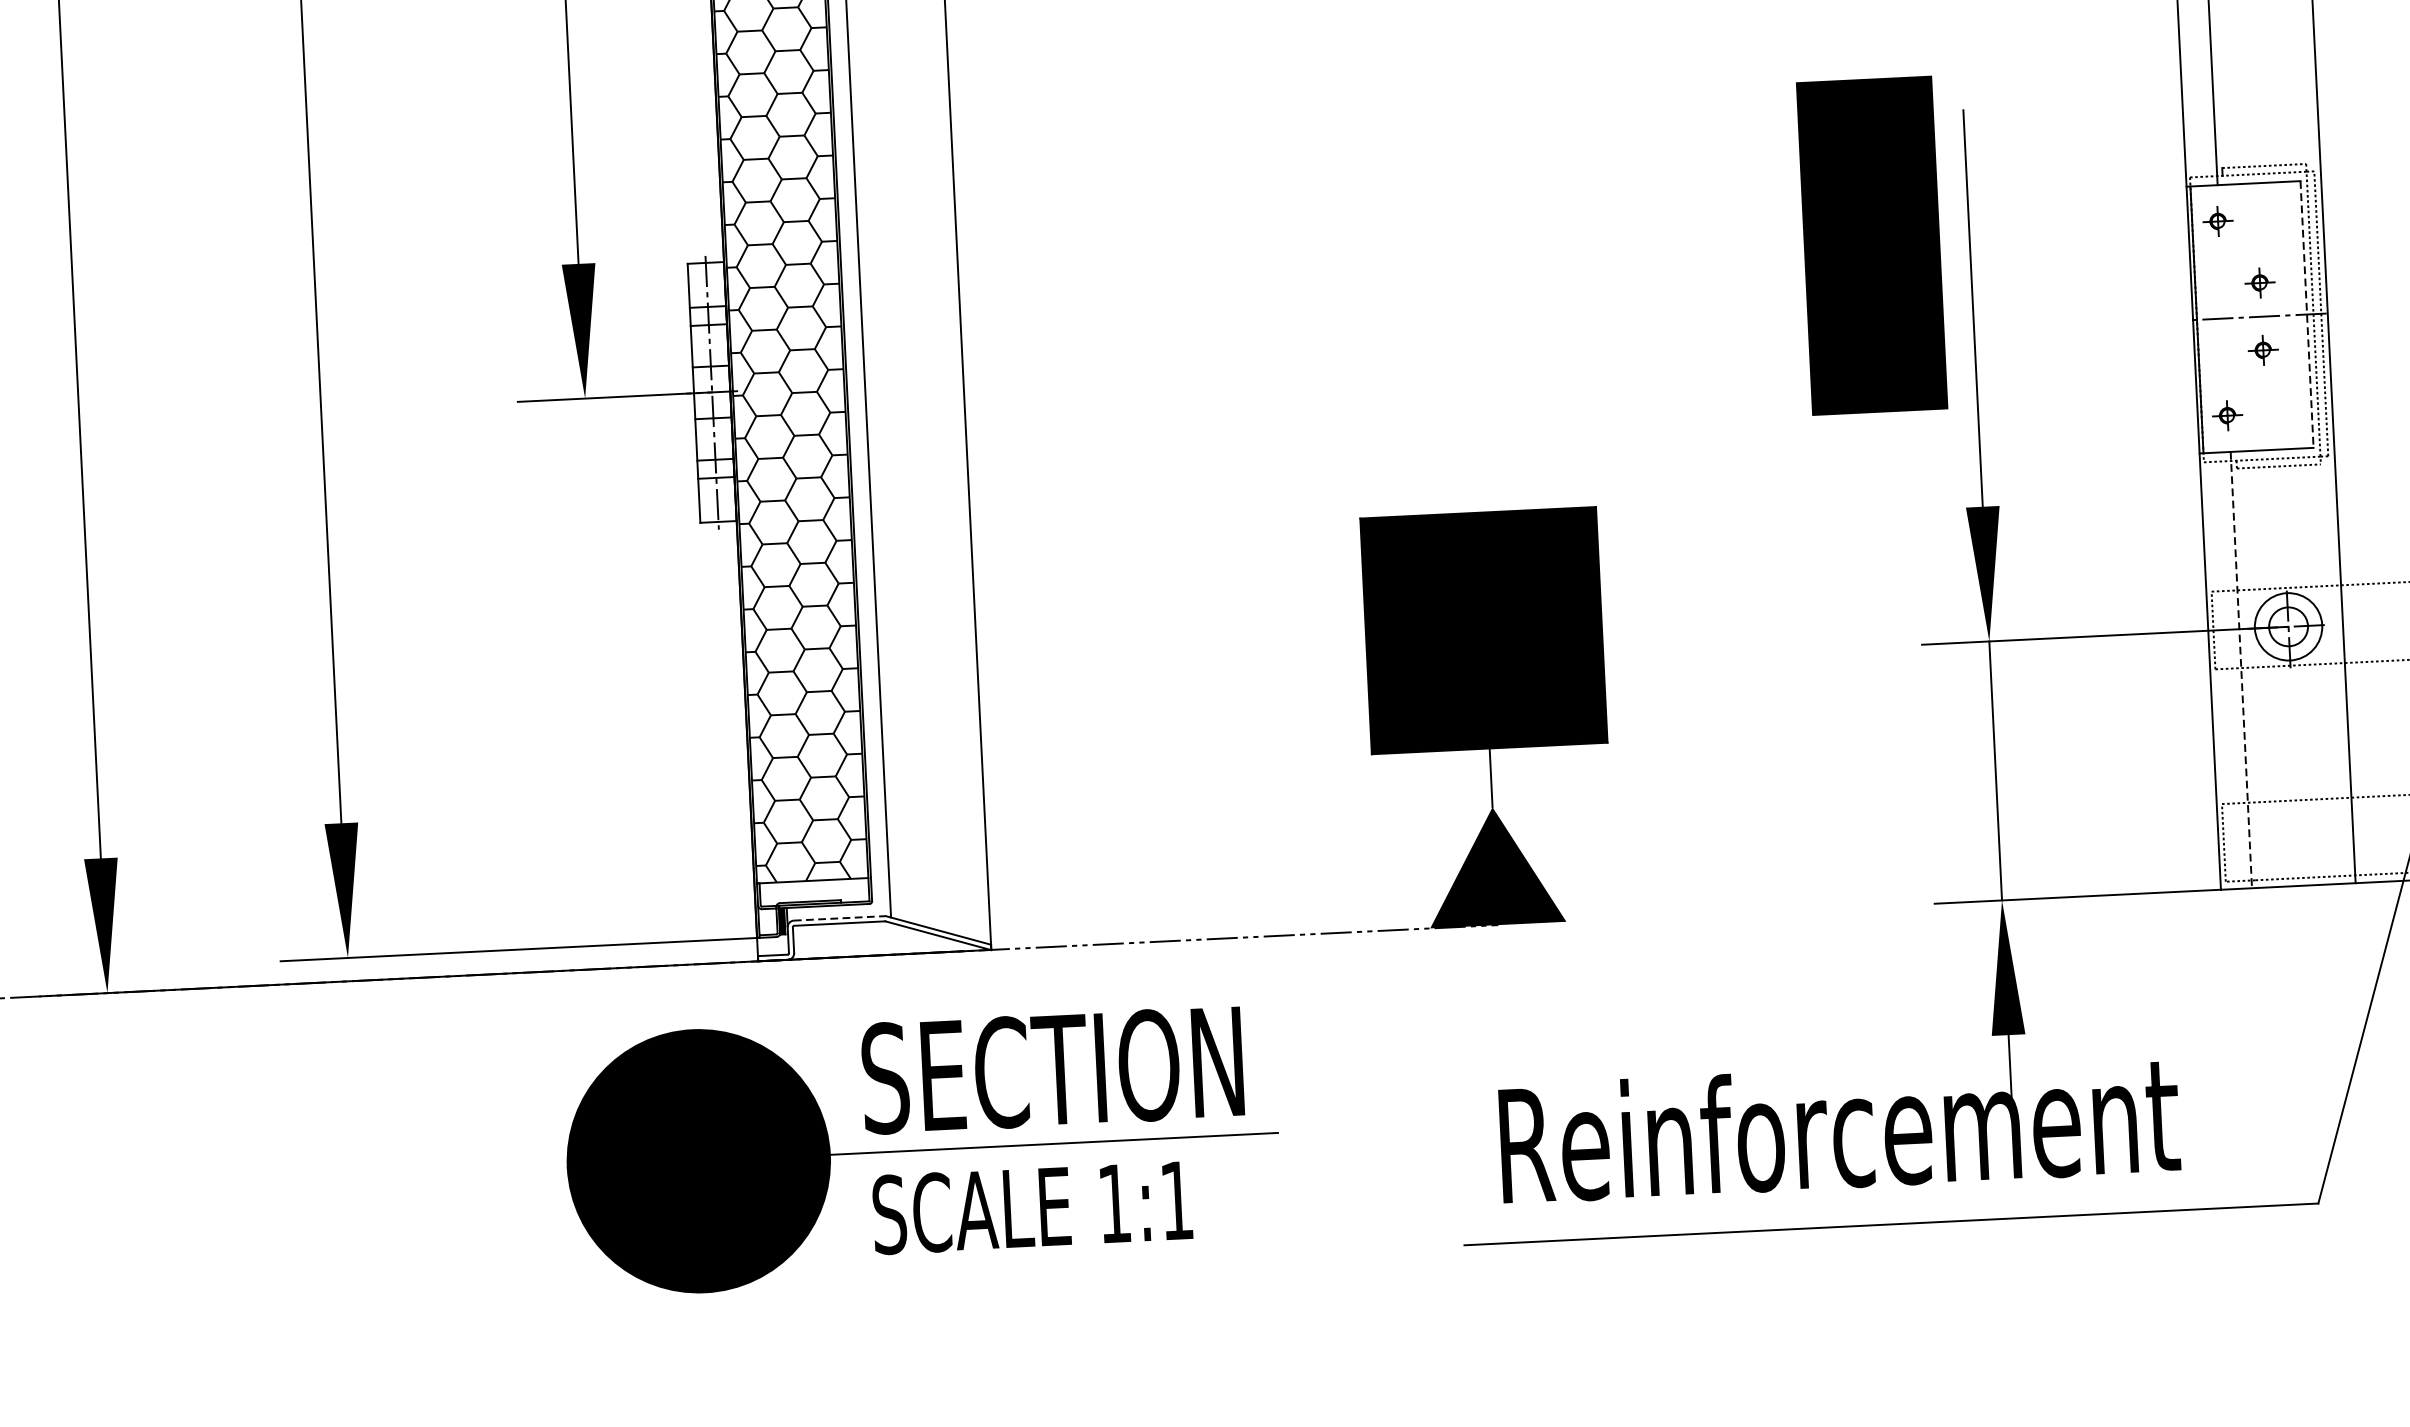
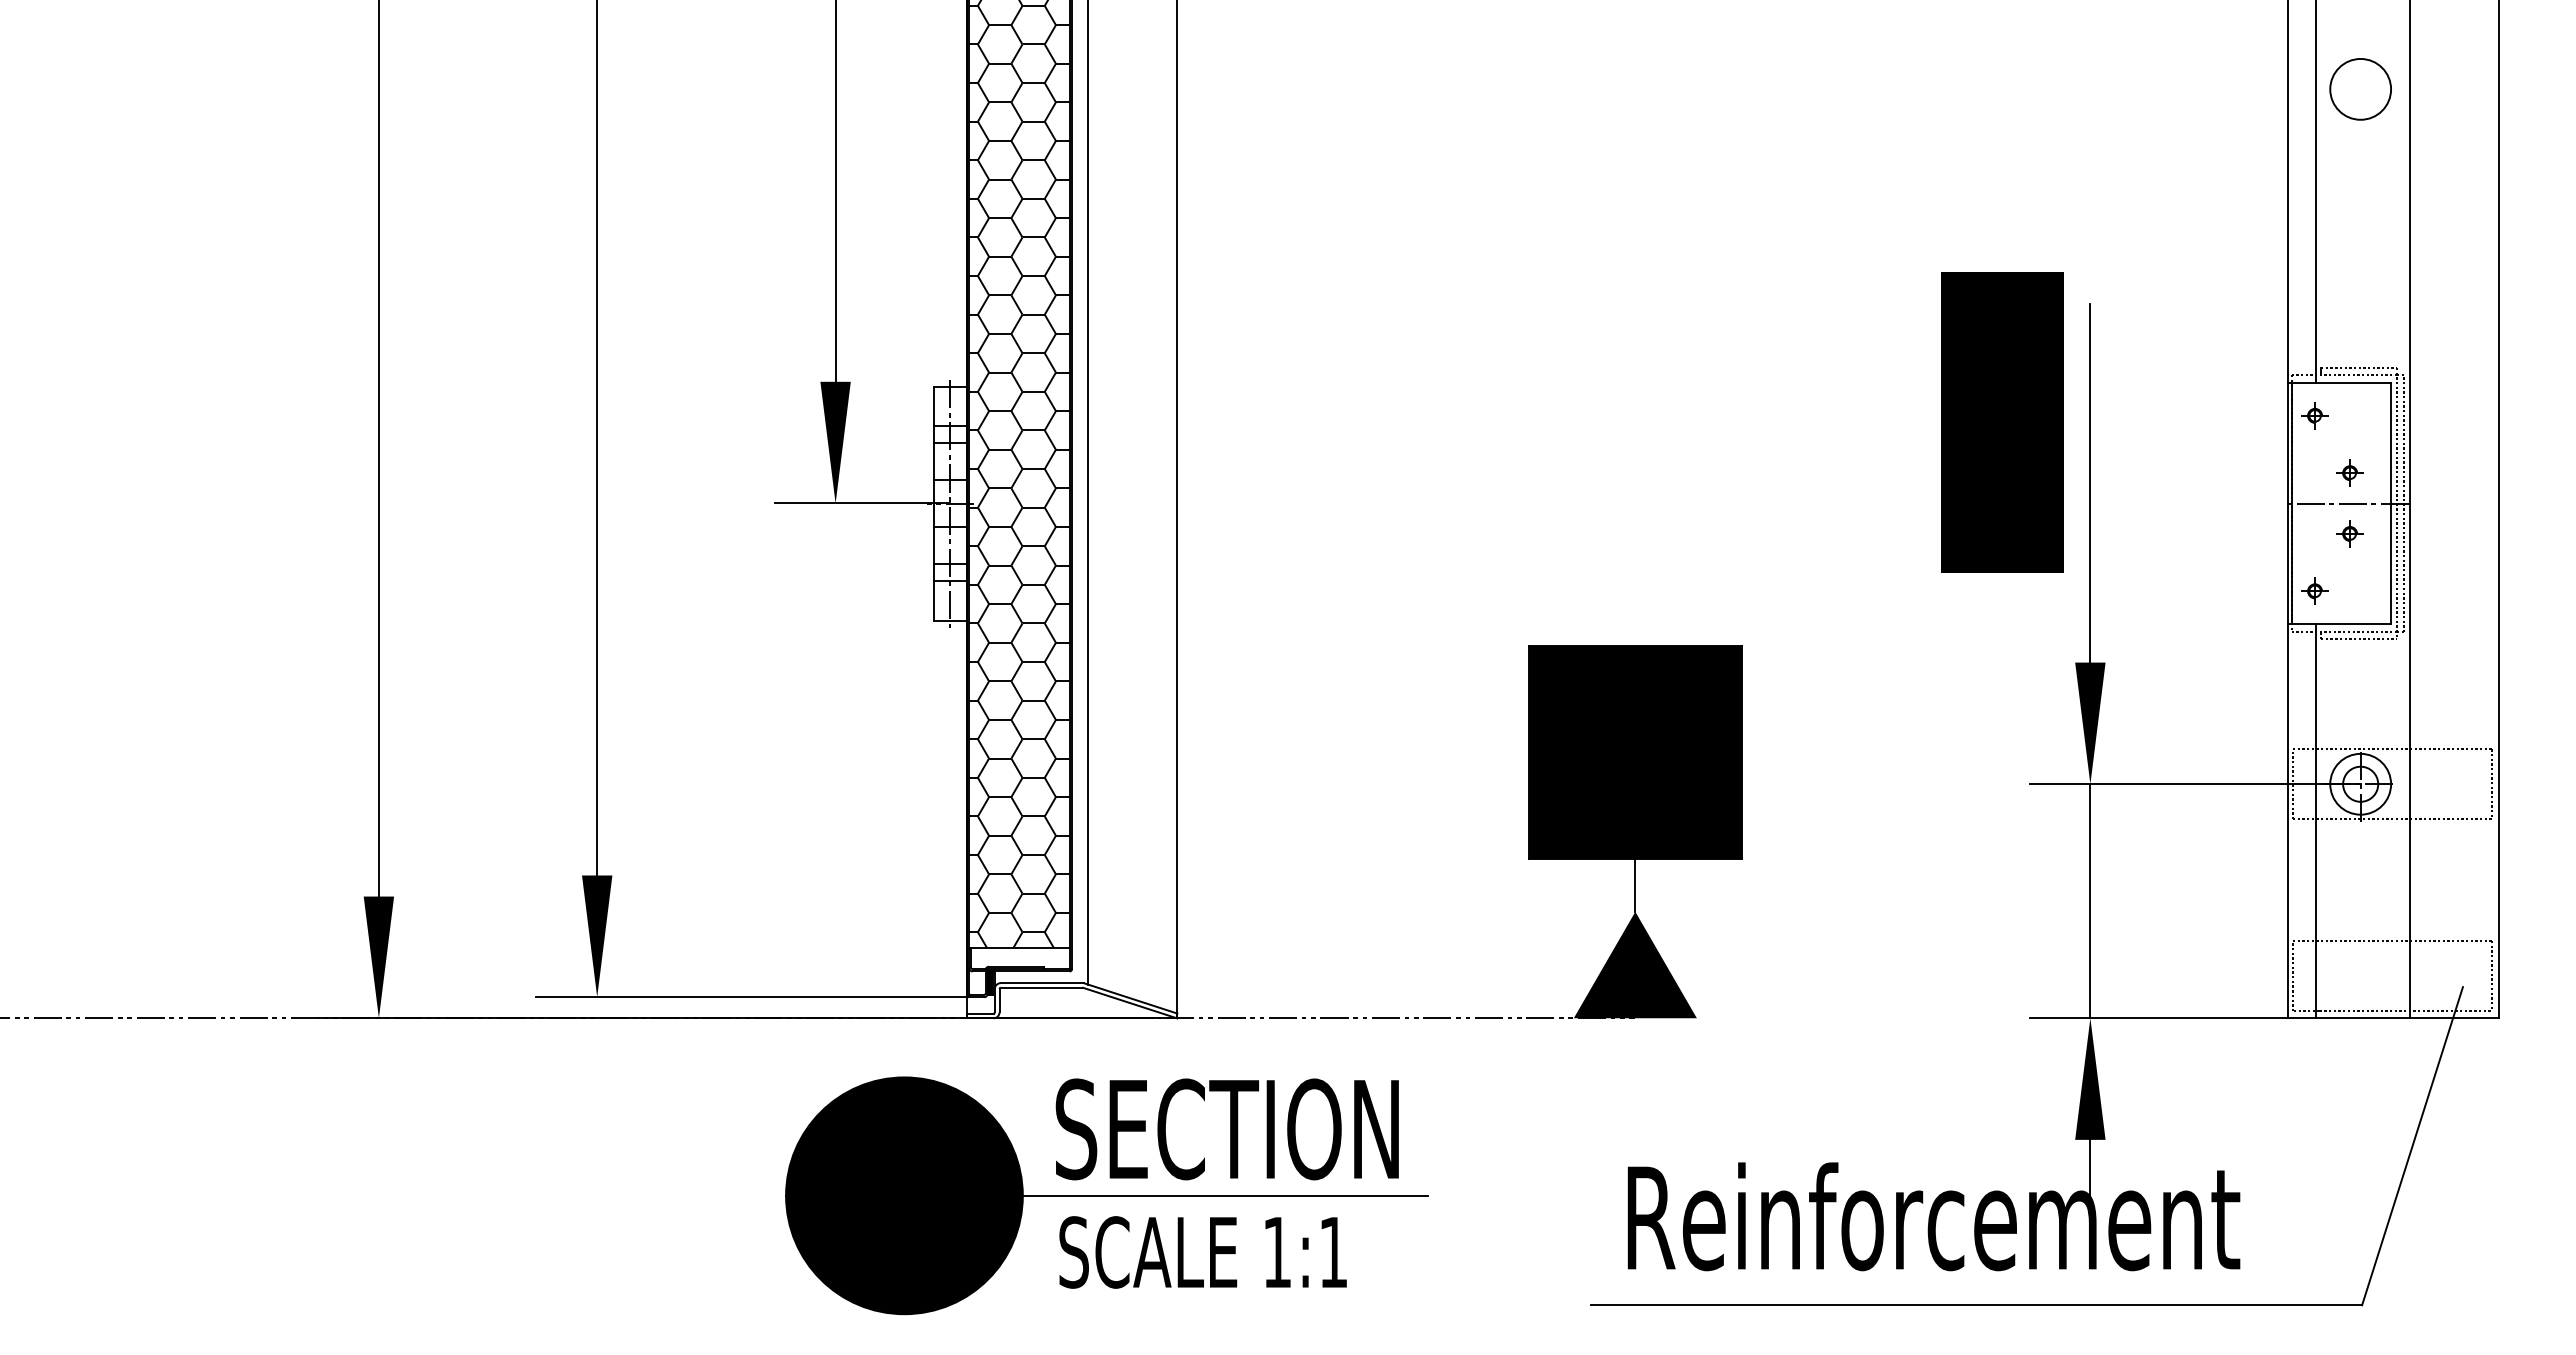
line: (2307, 315) -> (2391, 504), dashed -> solid
line: (2241, 670) -> (2316, 821), dashed -> solid
line: (840, 918) -> (1042, 983), dashed -> solid

